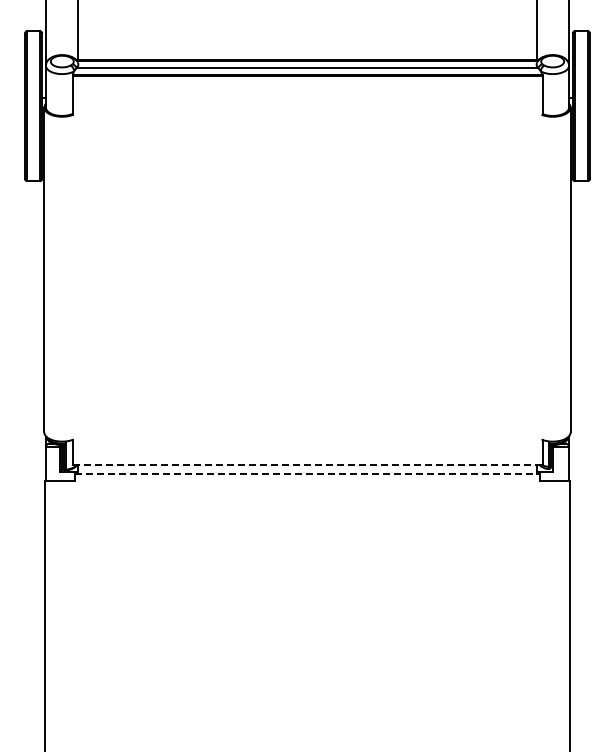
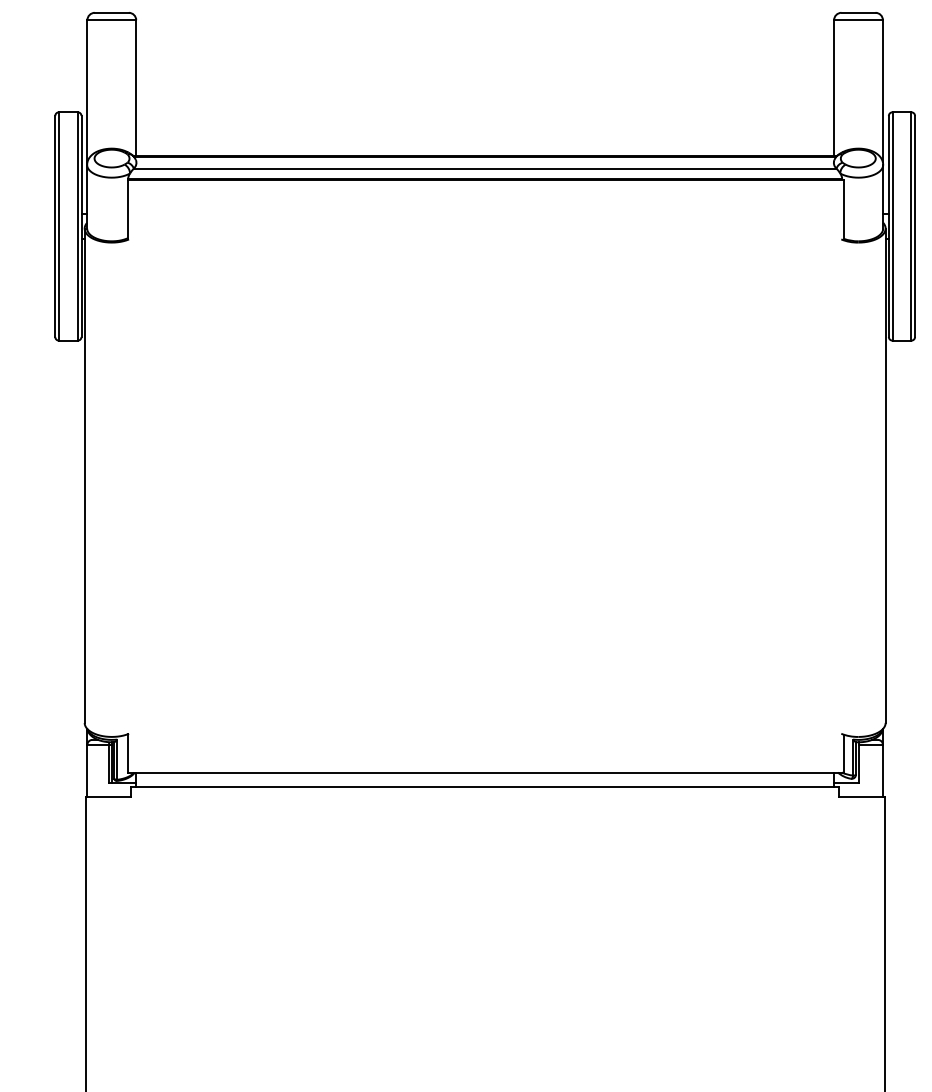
line: (308, 465) -> (486, 773), dashed -> solid
line: (307, 474) -> (485, 786), dashed -> solid

